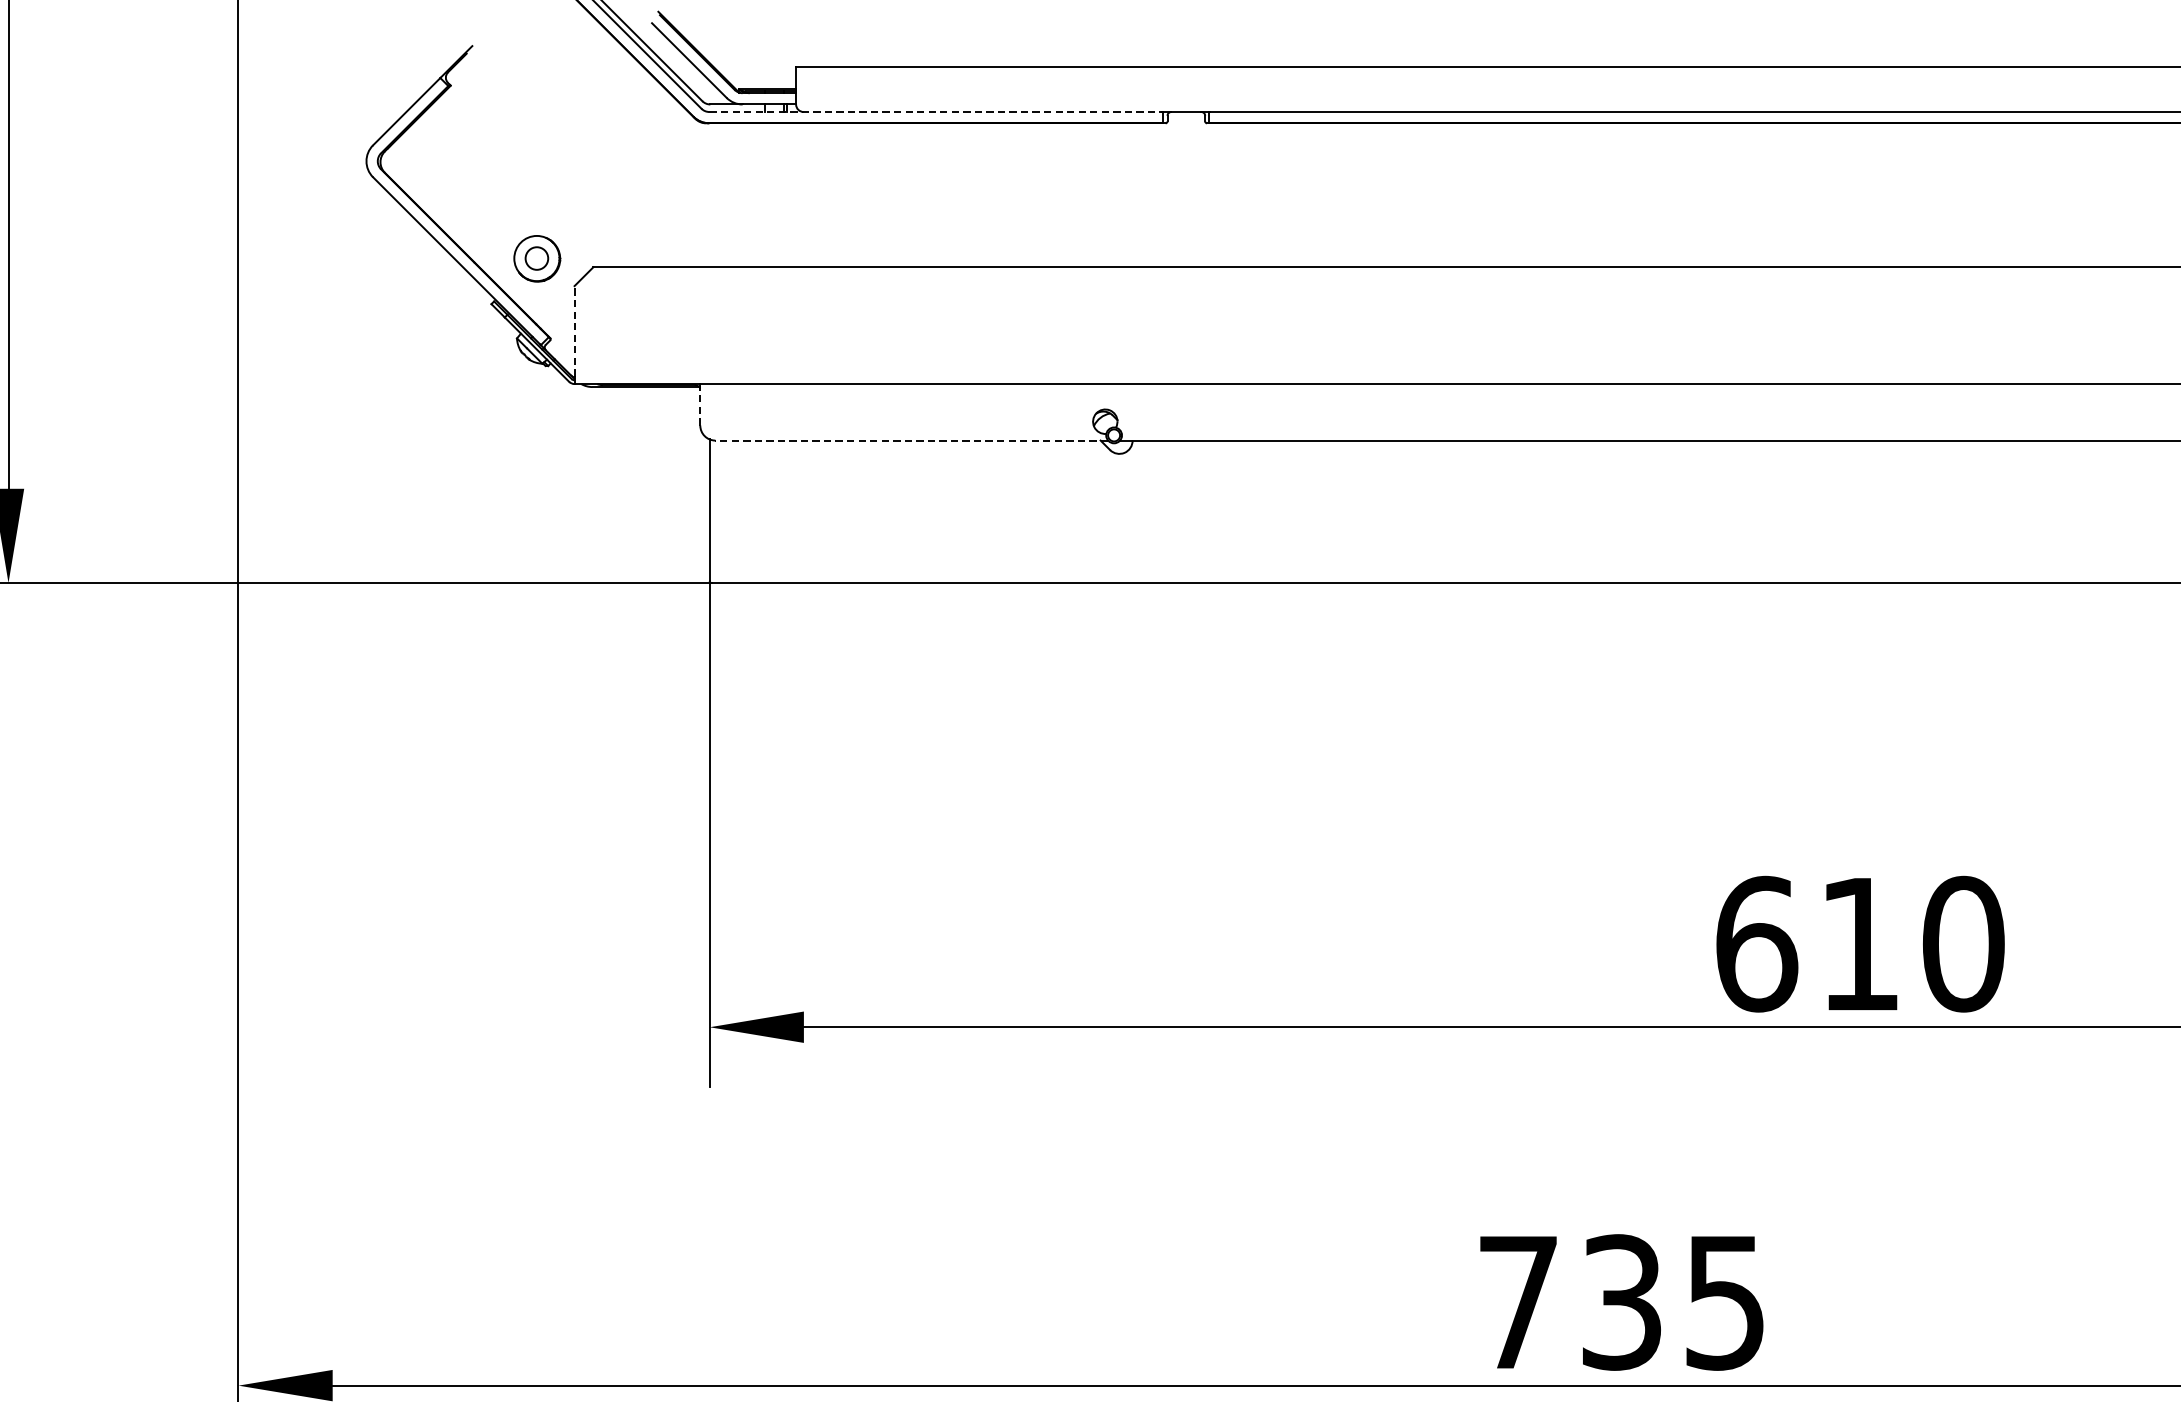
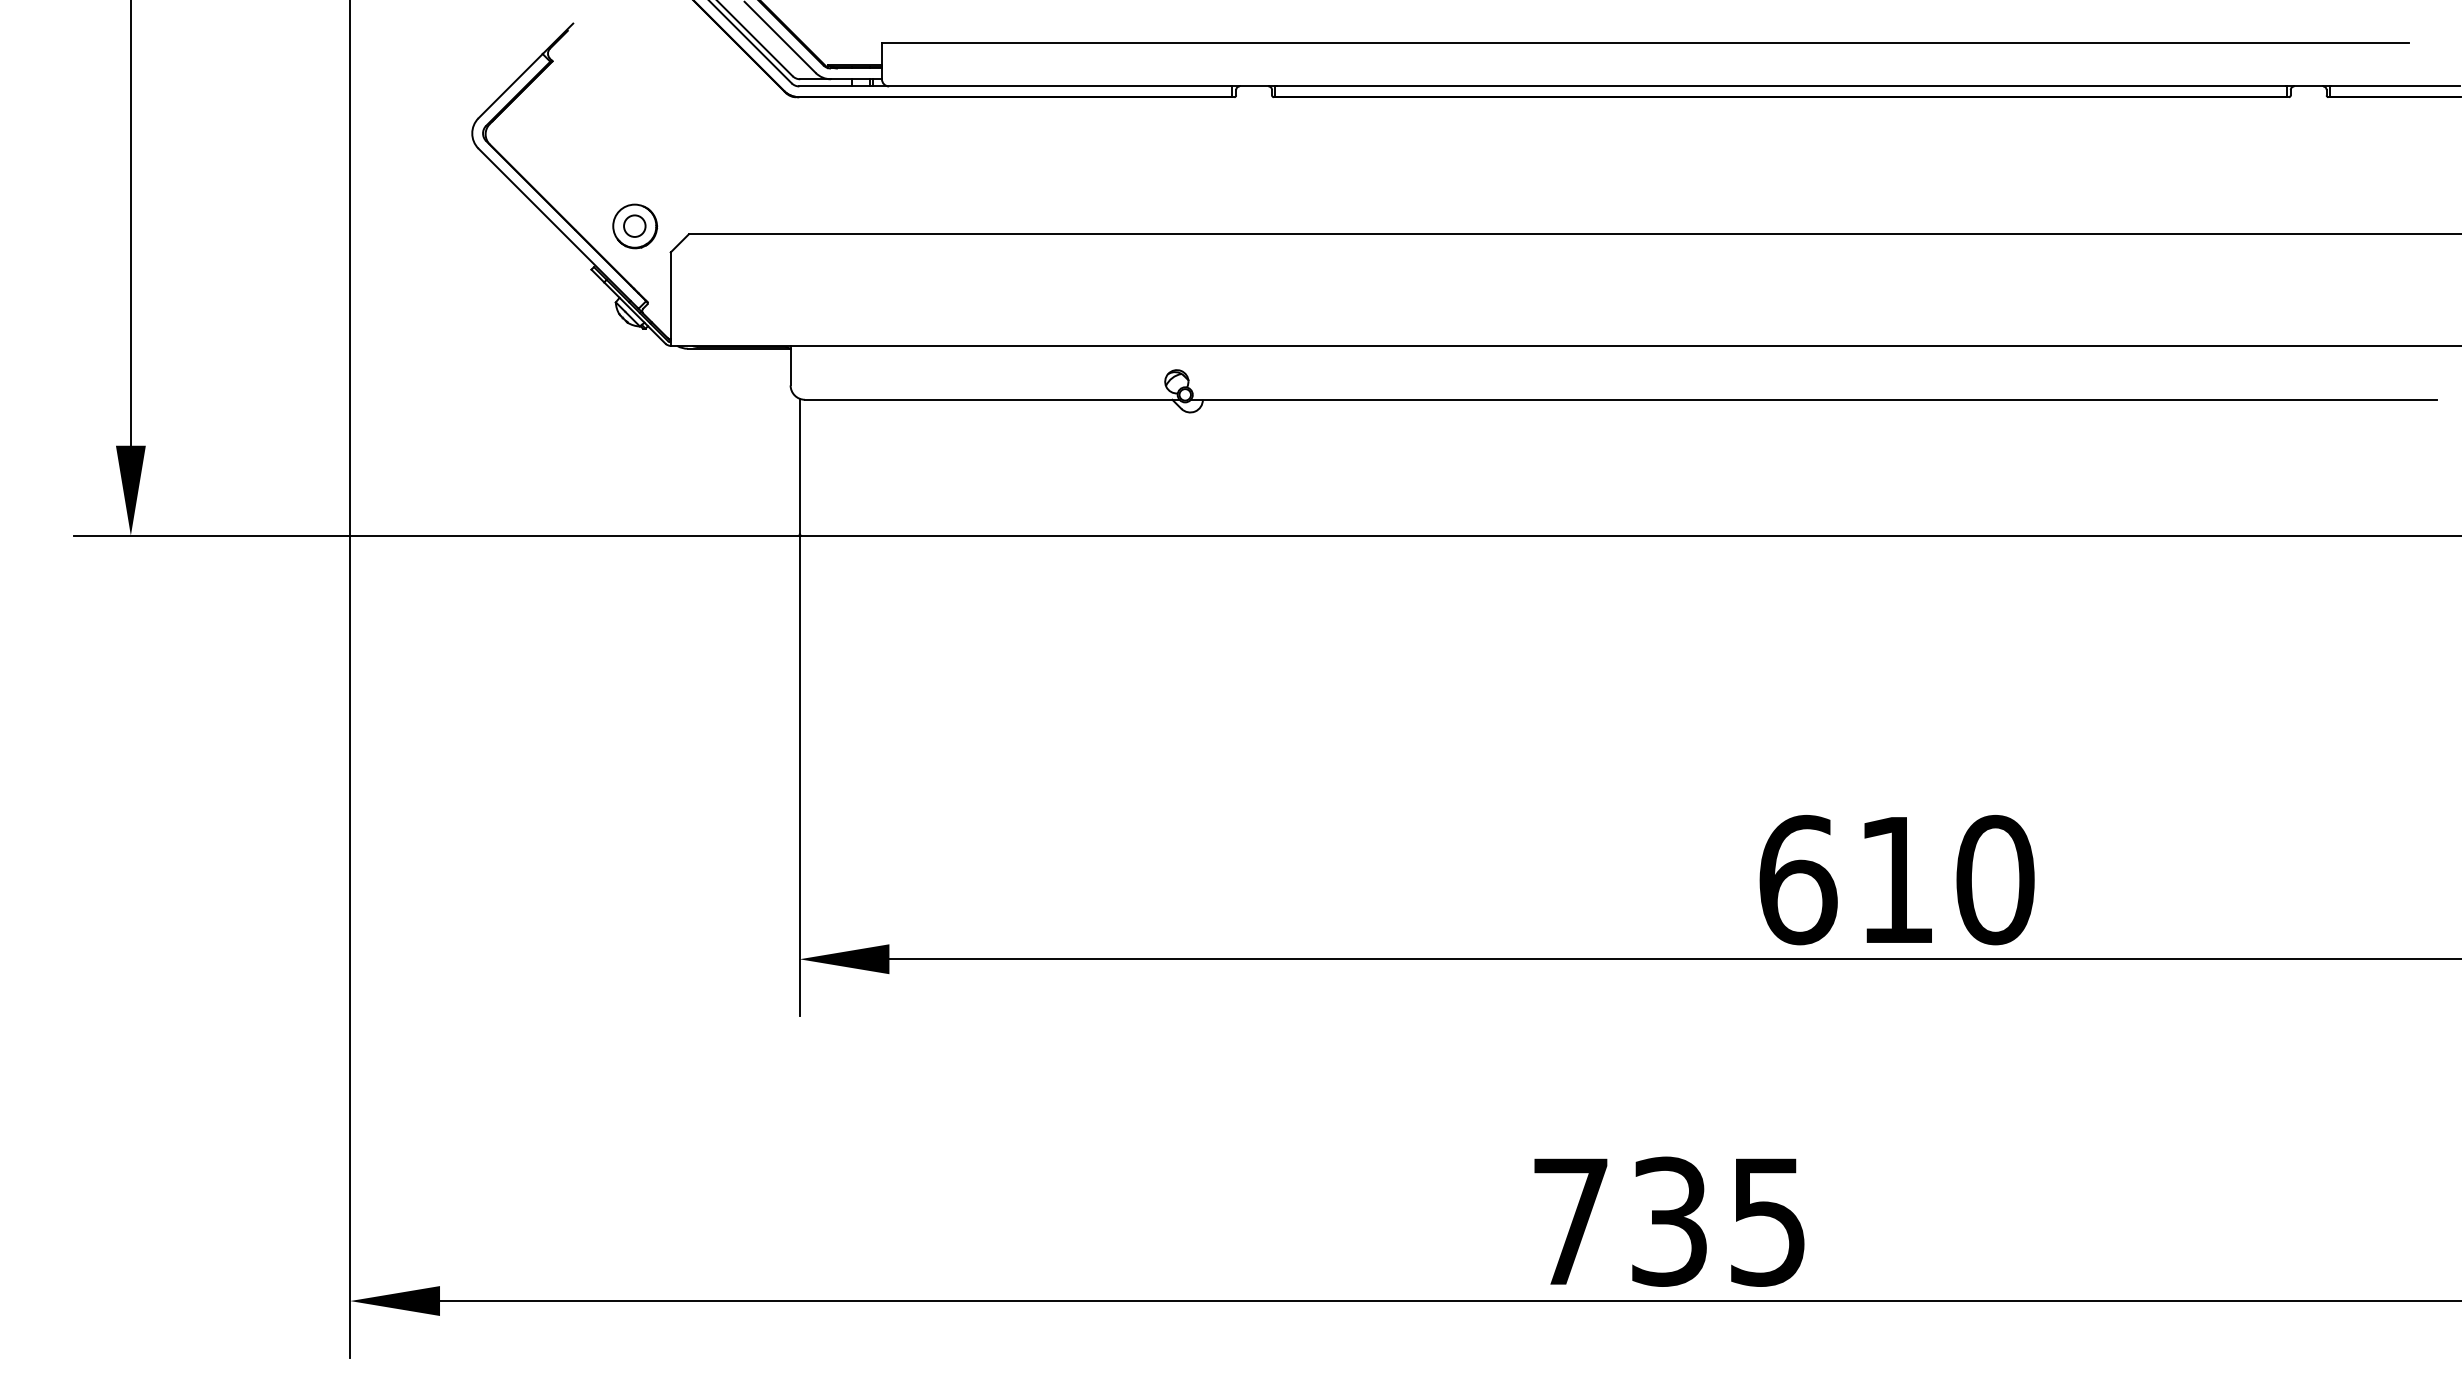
line: (936, 112) -> (1015, 86), dashed -> solid
line: (574, 331) -> (670, 295), dashed -> solid
line: (700, 406) -> (790, 367), dashed -> solid
line: (910, 440) -> (991, 399), dashed -> solid

